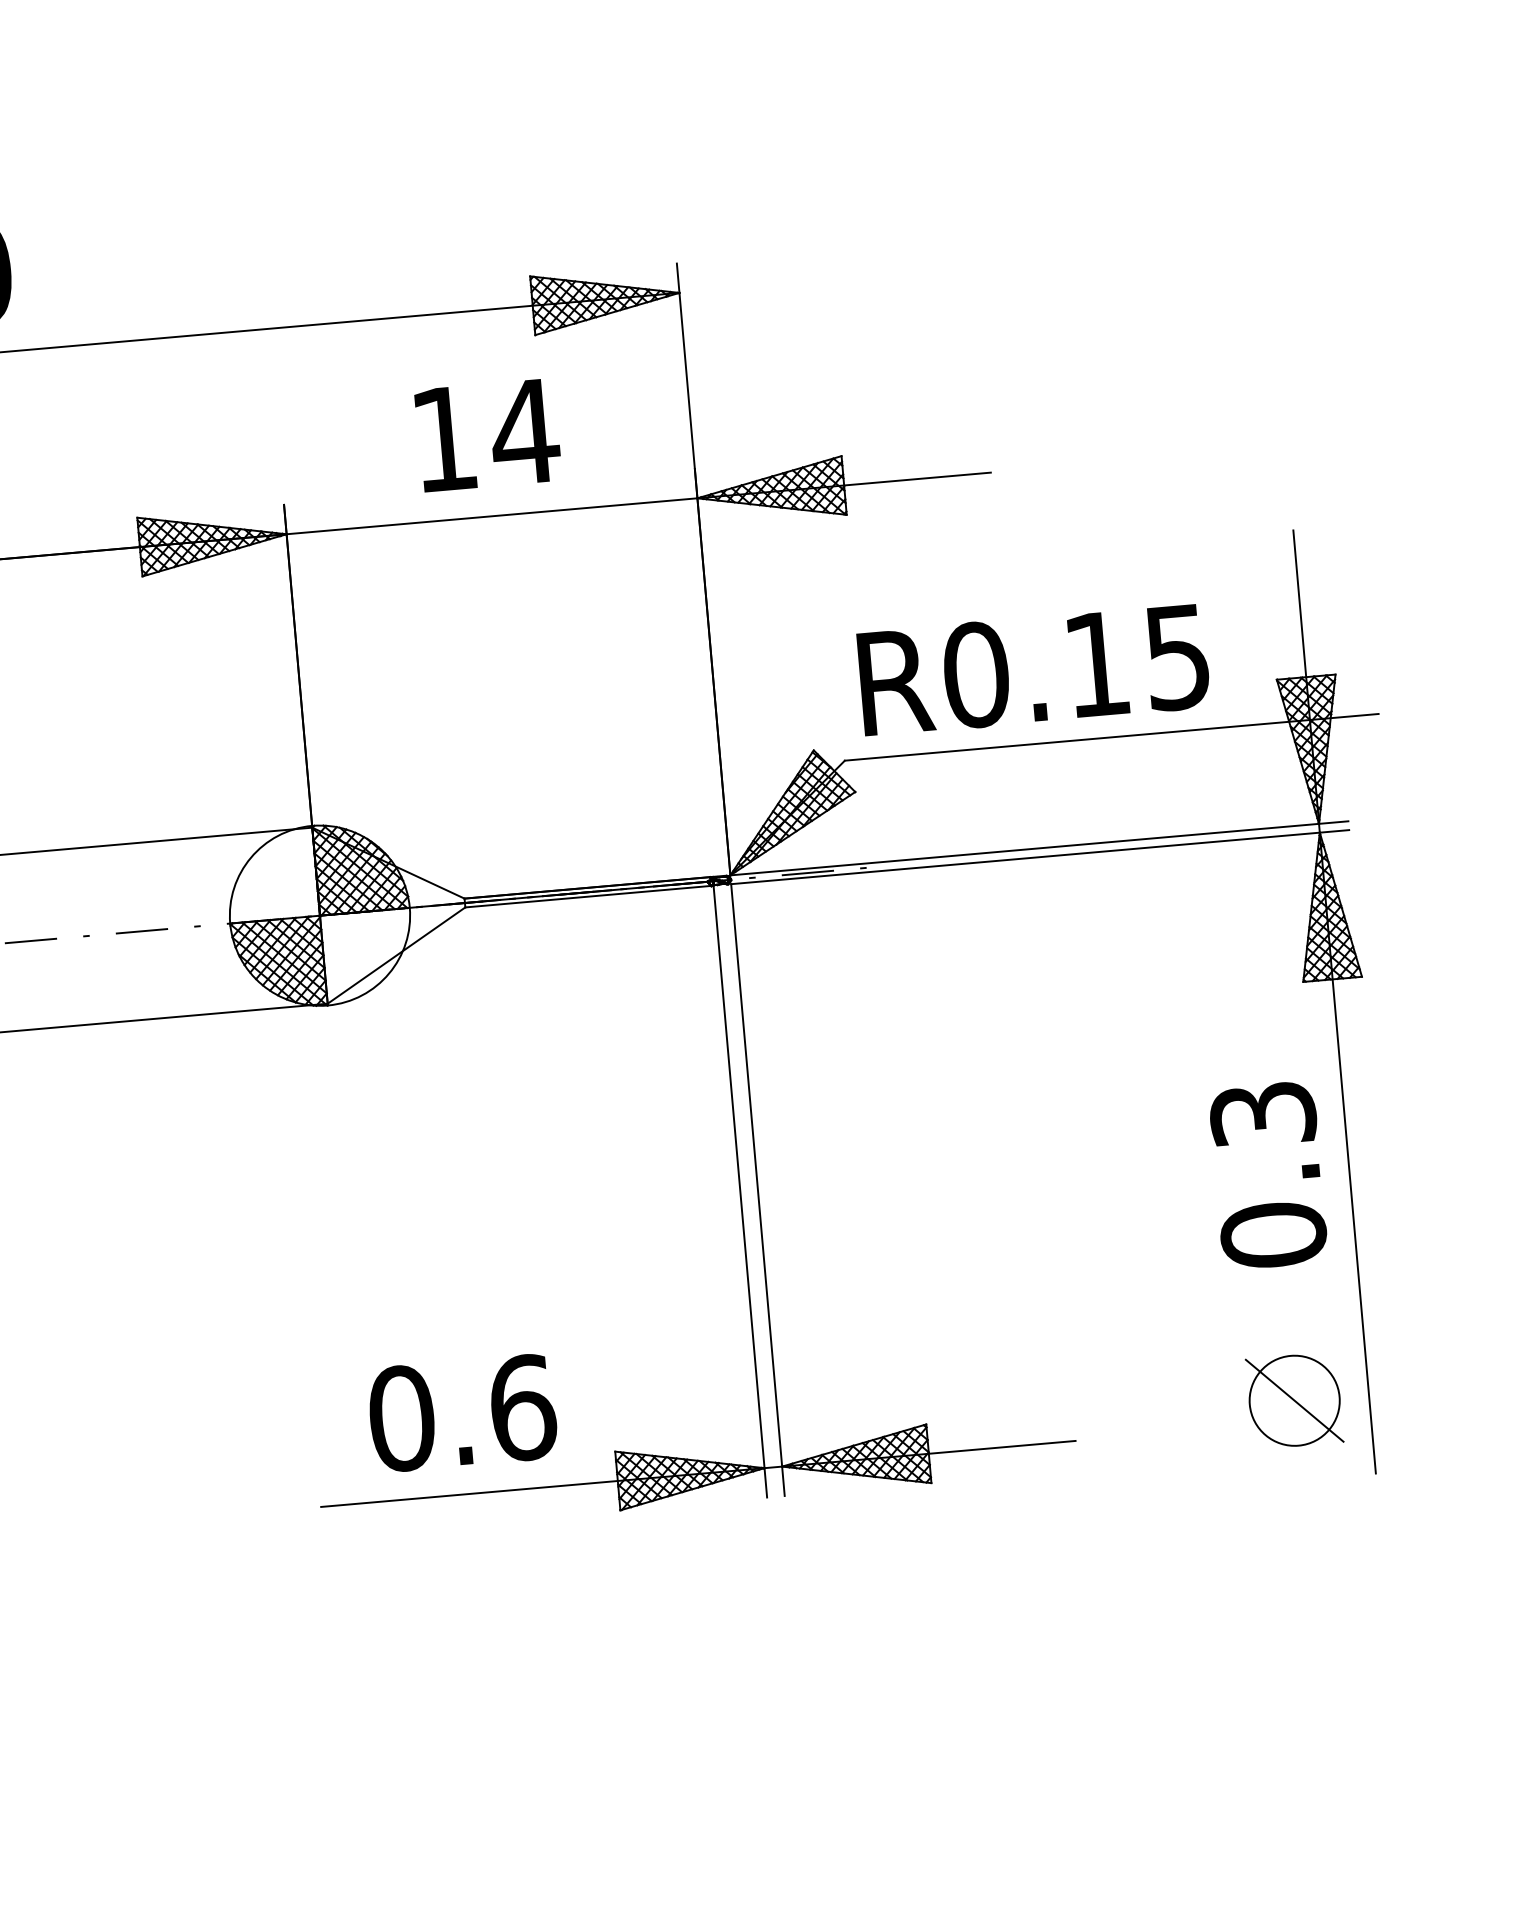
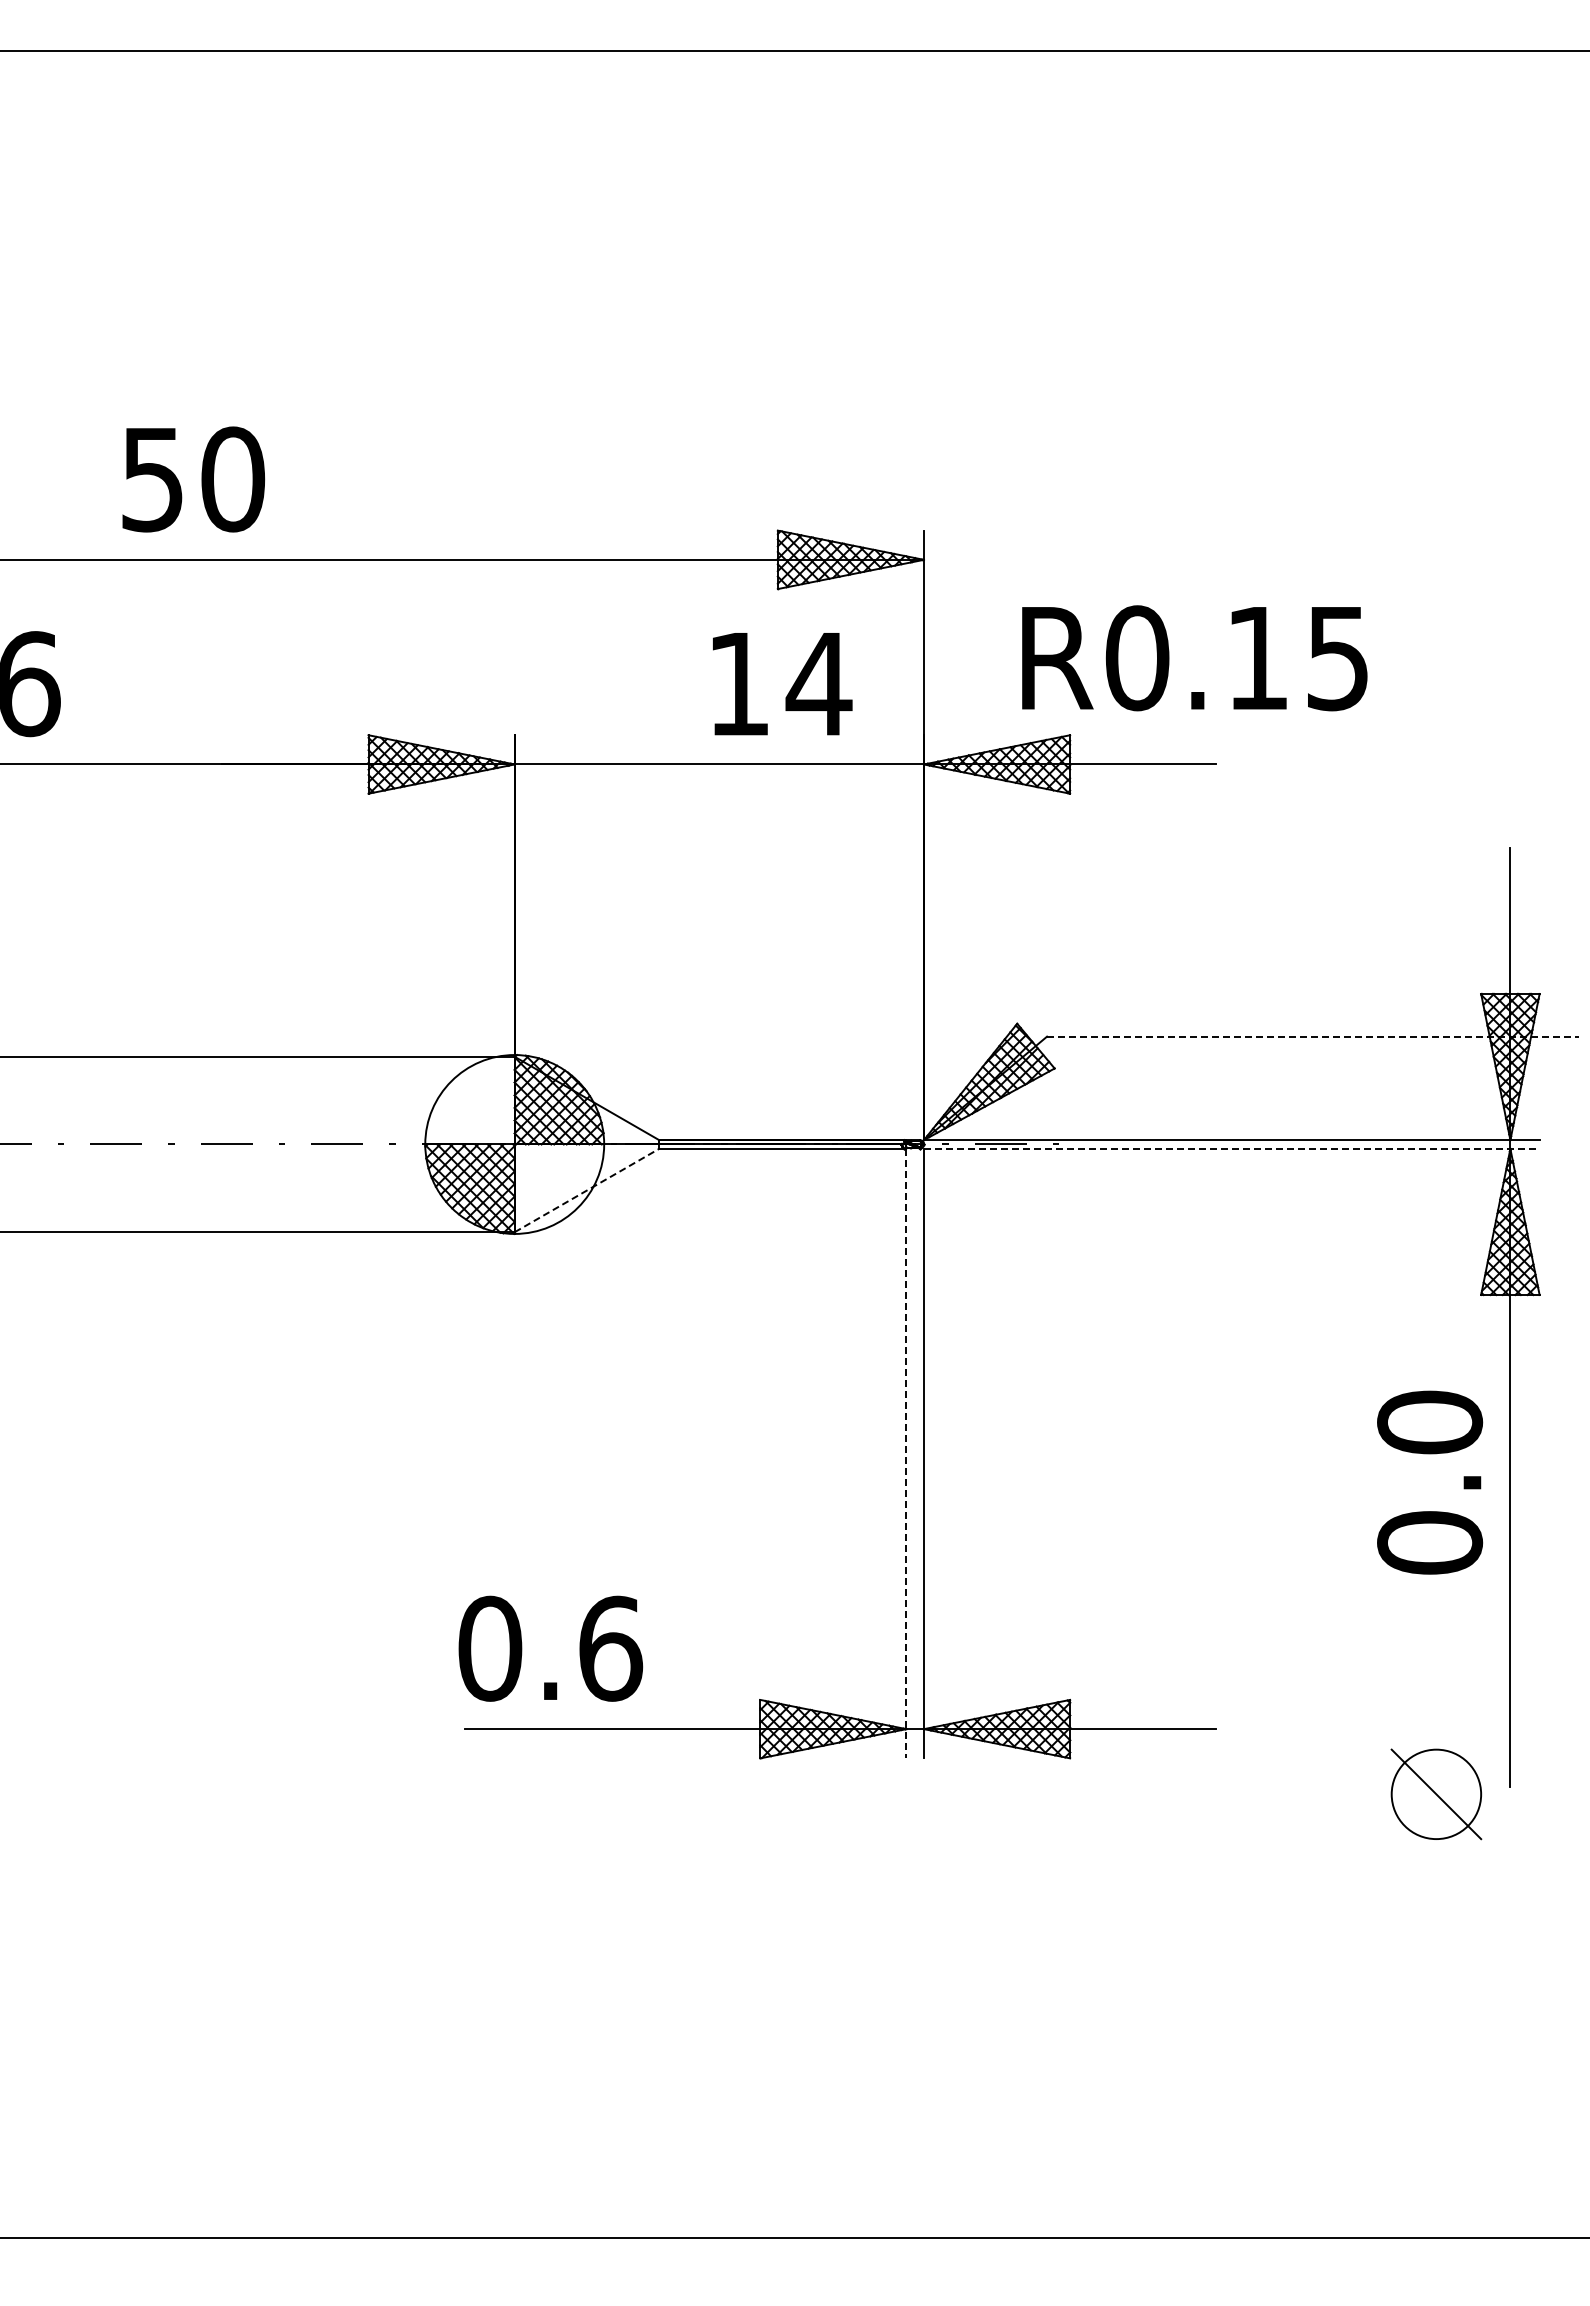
text: (488, 435) -> (782, 684), moved
text: (1033, 670) -> (1194, 658), moved
line: (1111, 737) -> (1312, 1036), solid -> dashed
line: (1039, 856) -> (1231, 1148), solid -> dashed
line: (397, 955) -> (587, 1190), solid -> dashed
text: (1263, 1114) -> (1430, 1422), 0.3 -> 0.0
line: (740, 1191) -> (906, 1453), solid -> dashed
part: (1294, 1400) -> (1436, 1794), moved
text: (462, 1413) -> (550, 1648), moved

